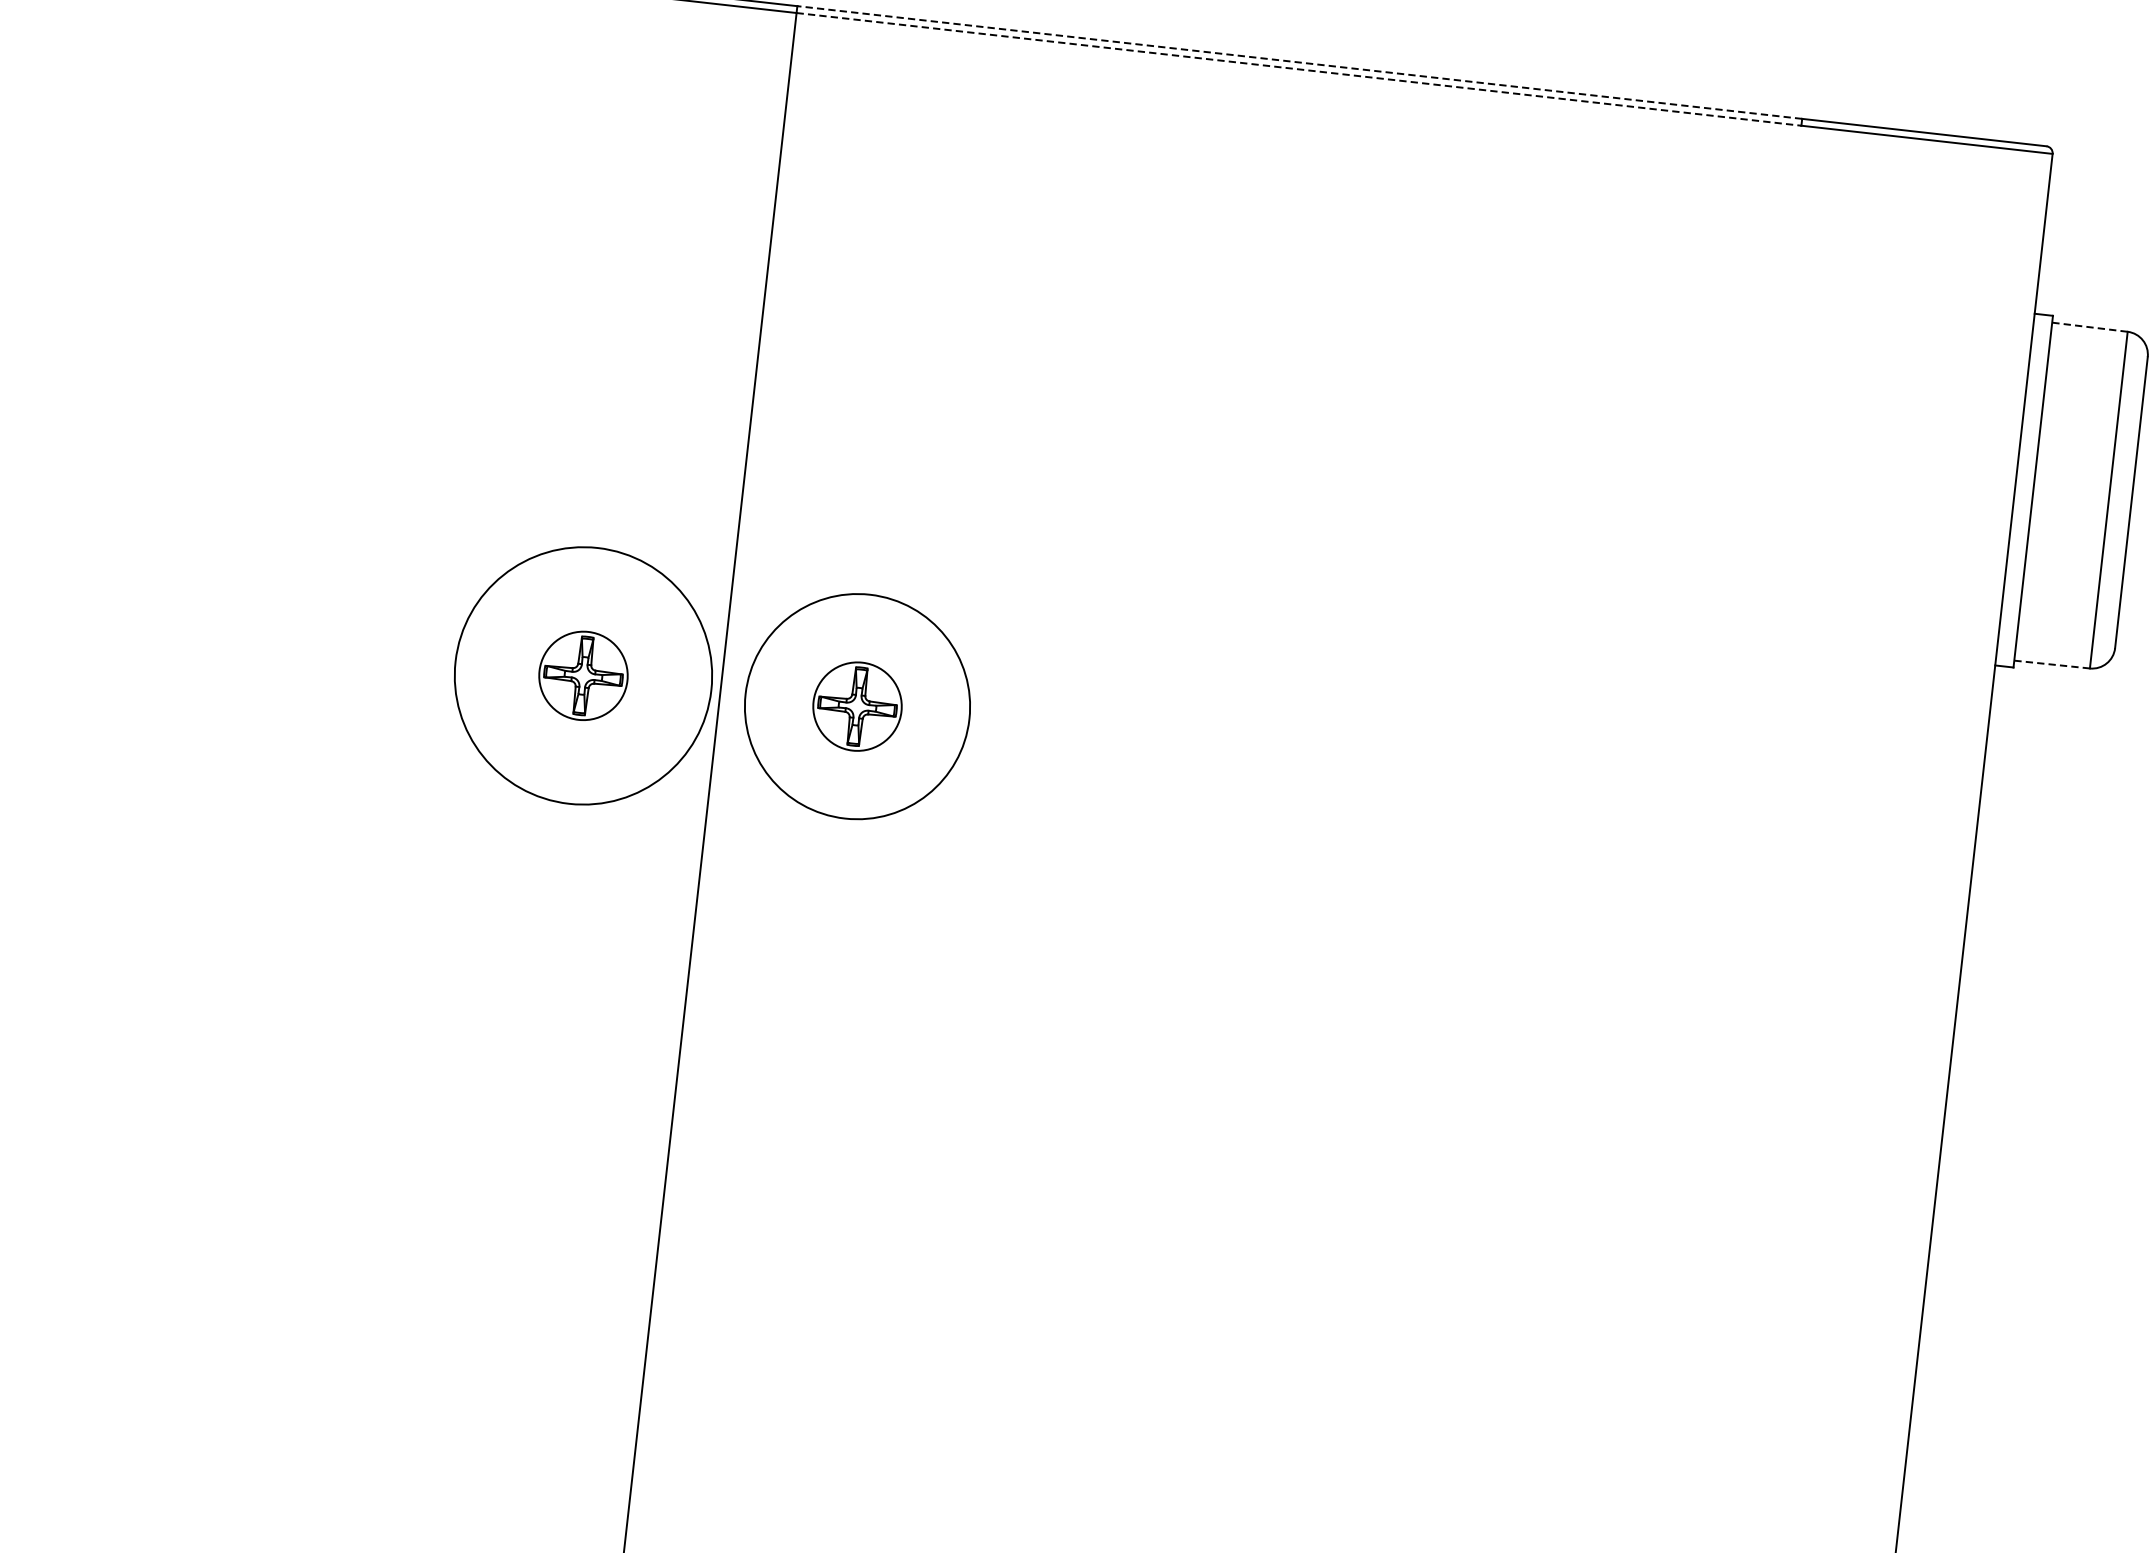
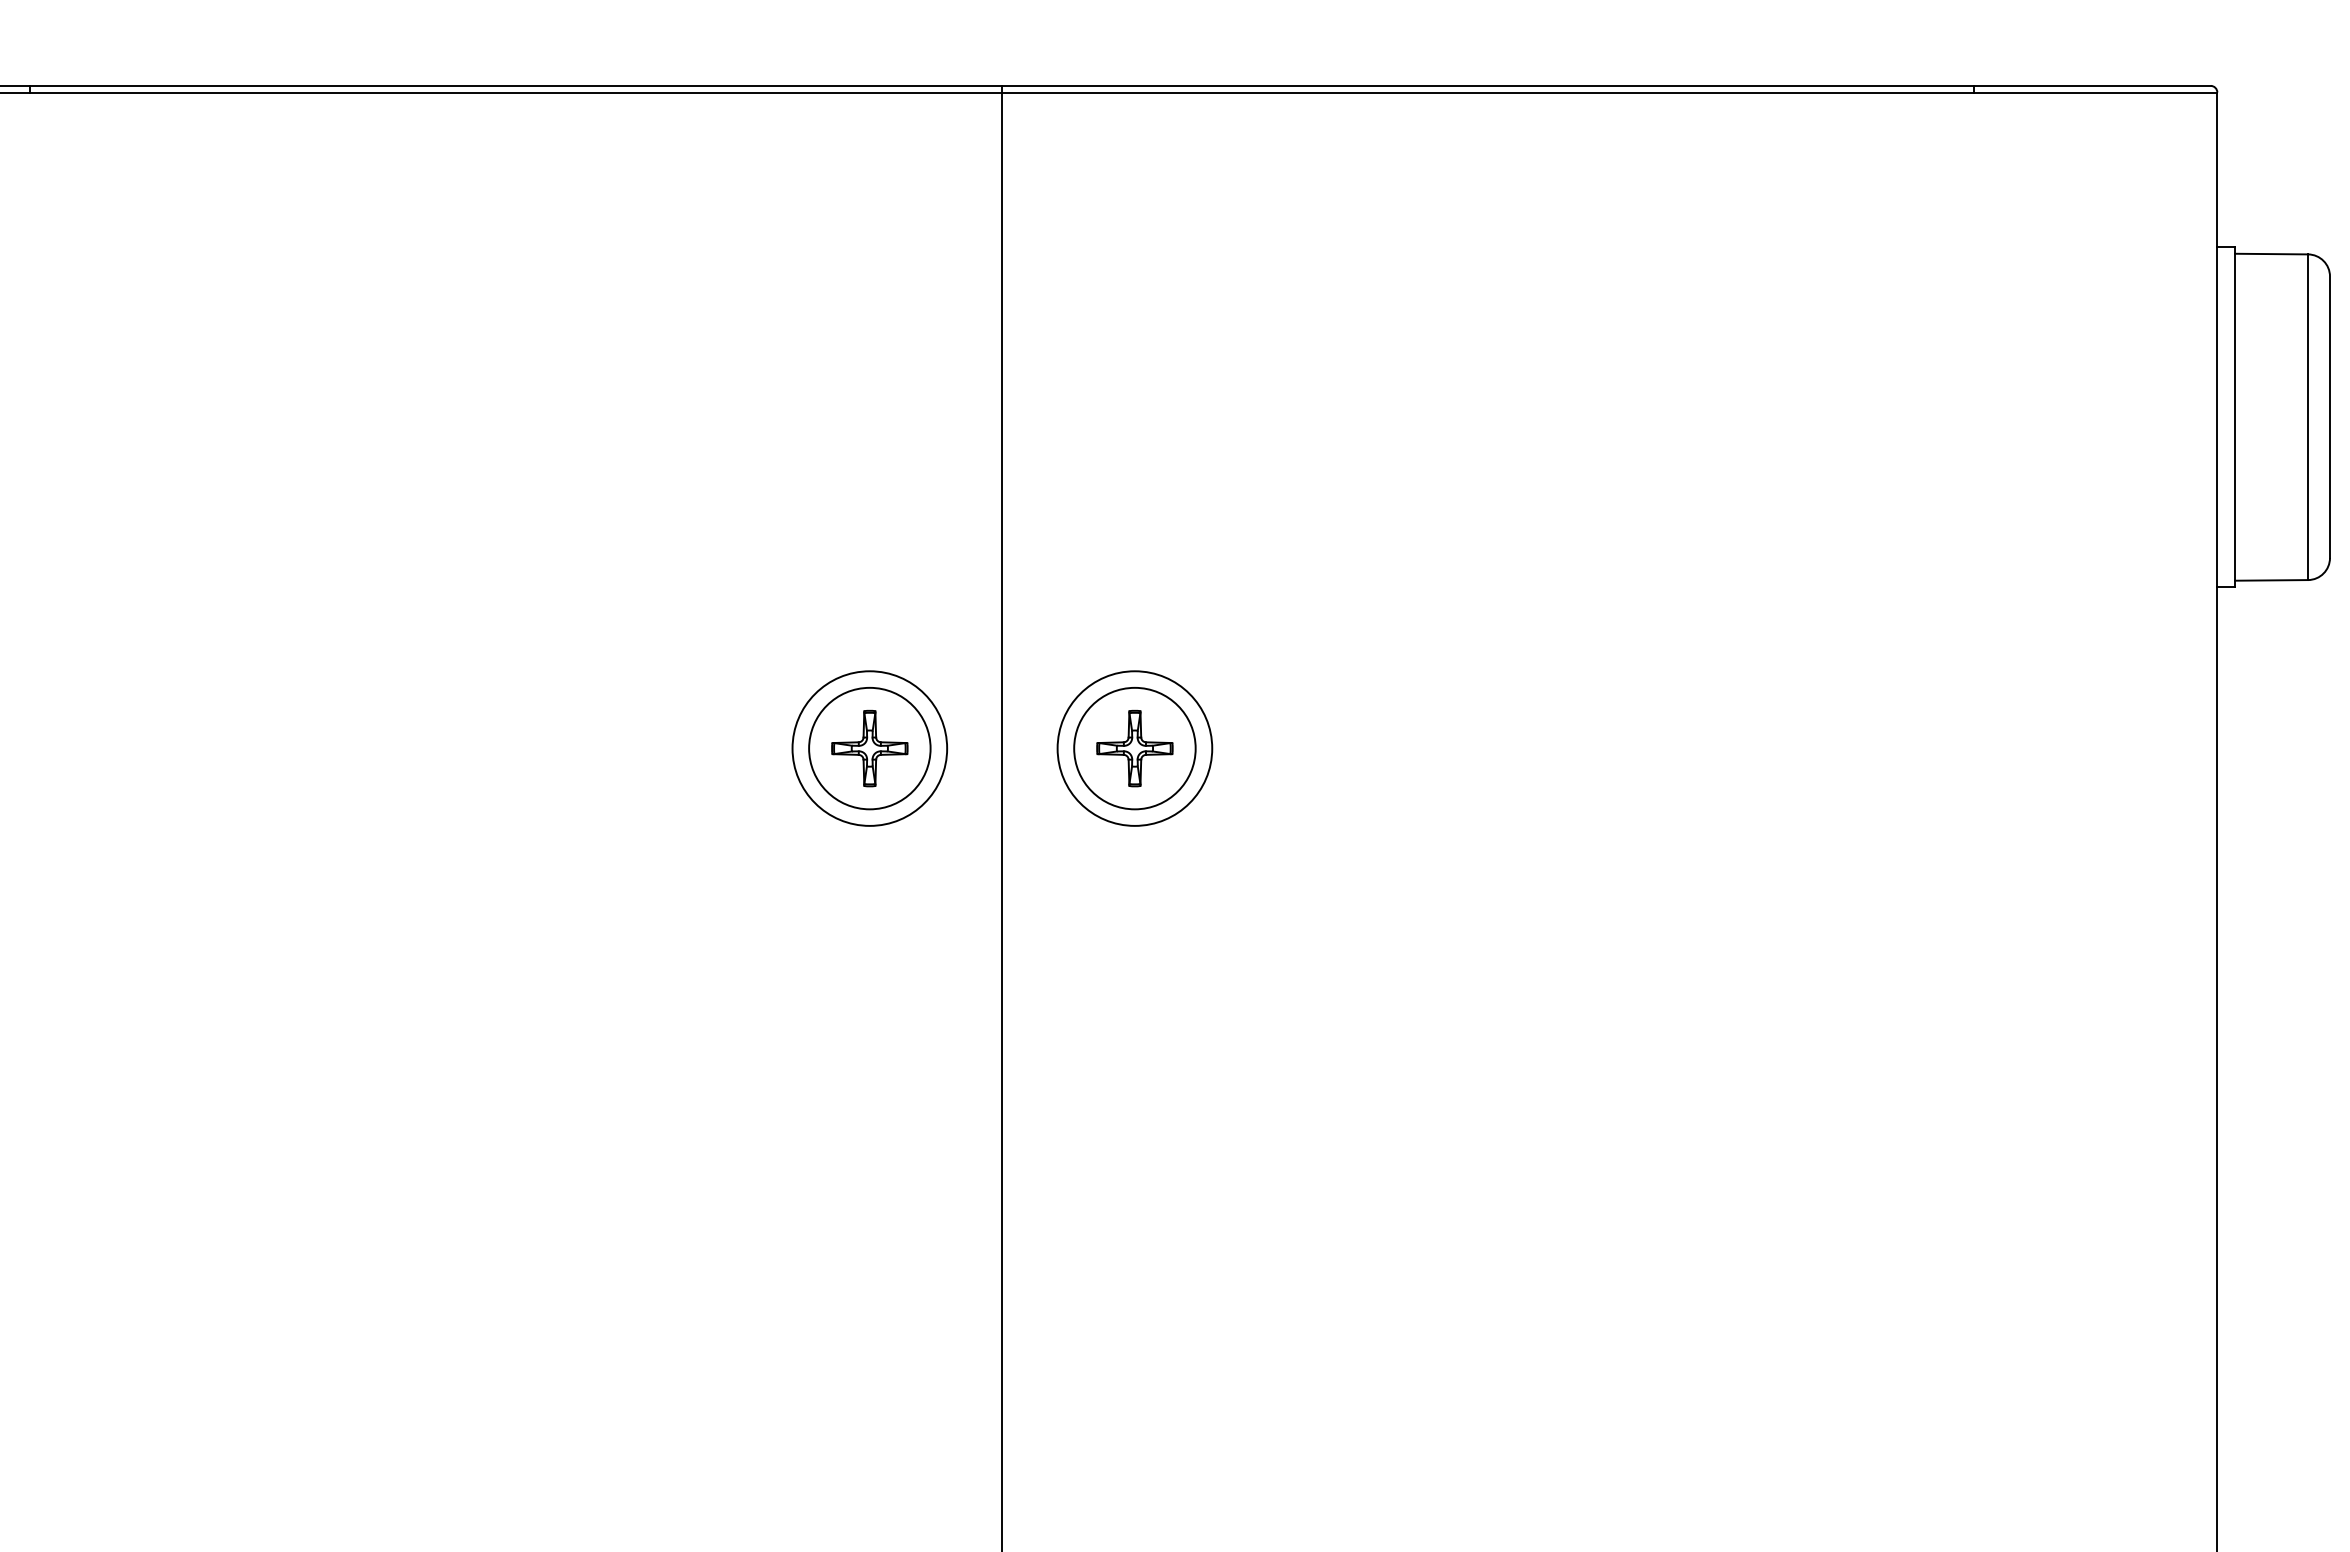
line: (1299, 62) -> (1488, 85), dashed -> solid
line: (1299, 69) -> (1488, 92), dashed -> solid
line: (2089, 327) -> (2271, 254), dashed -> solid
line: (2052, 664) -> (2271, 580), dashed -> solid
circle: (583, 675) -> (869, 748), size x0.62
circle: (583, 675) -> (869, 748), size x1.43
circle: (857, 706) -> (1134, 748), size x0.71
circle: (857, 706) -> (1134, 748), size x1.43

